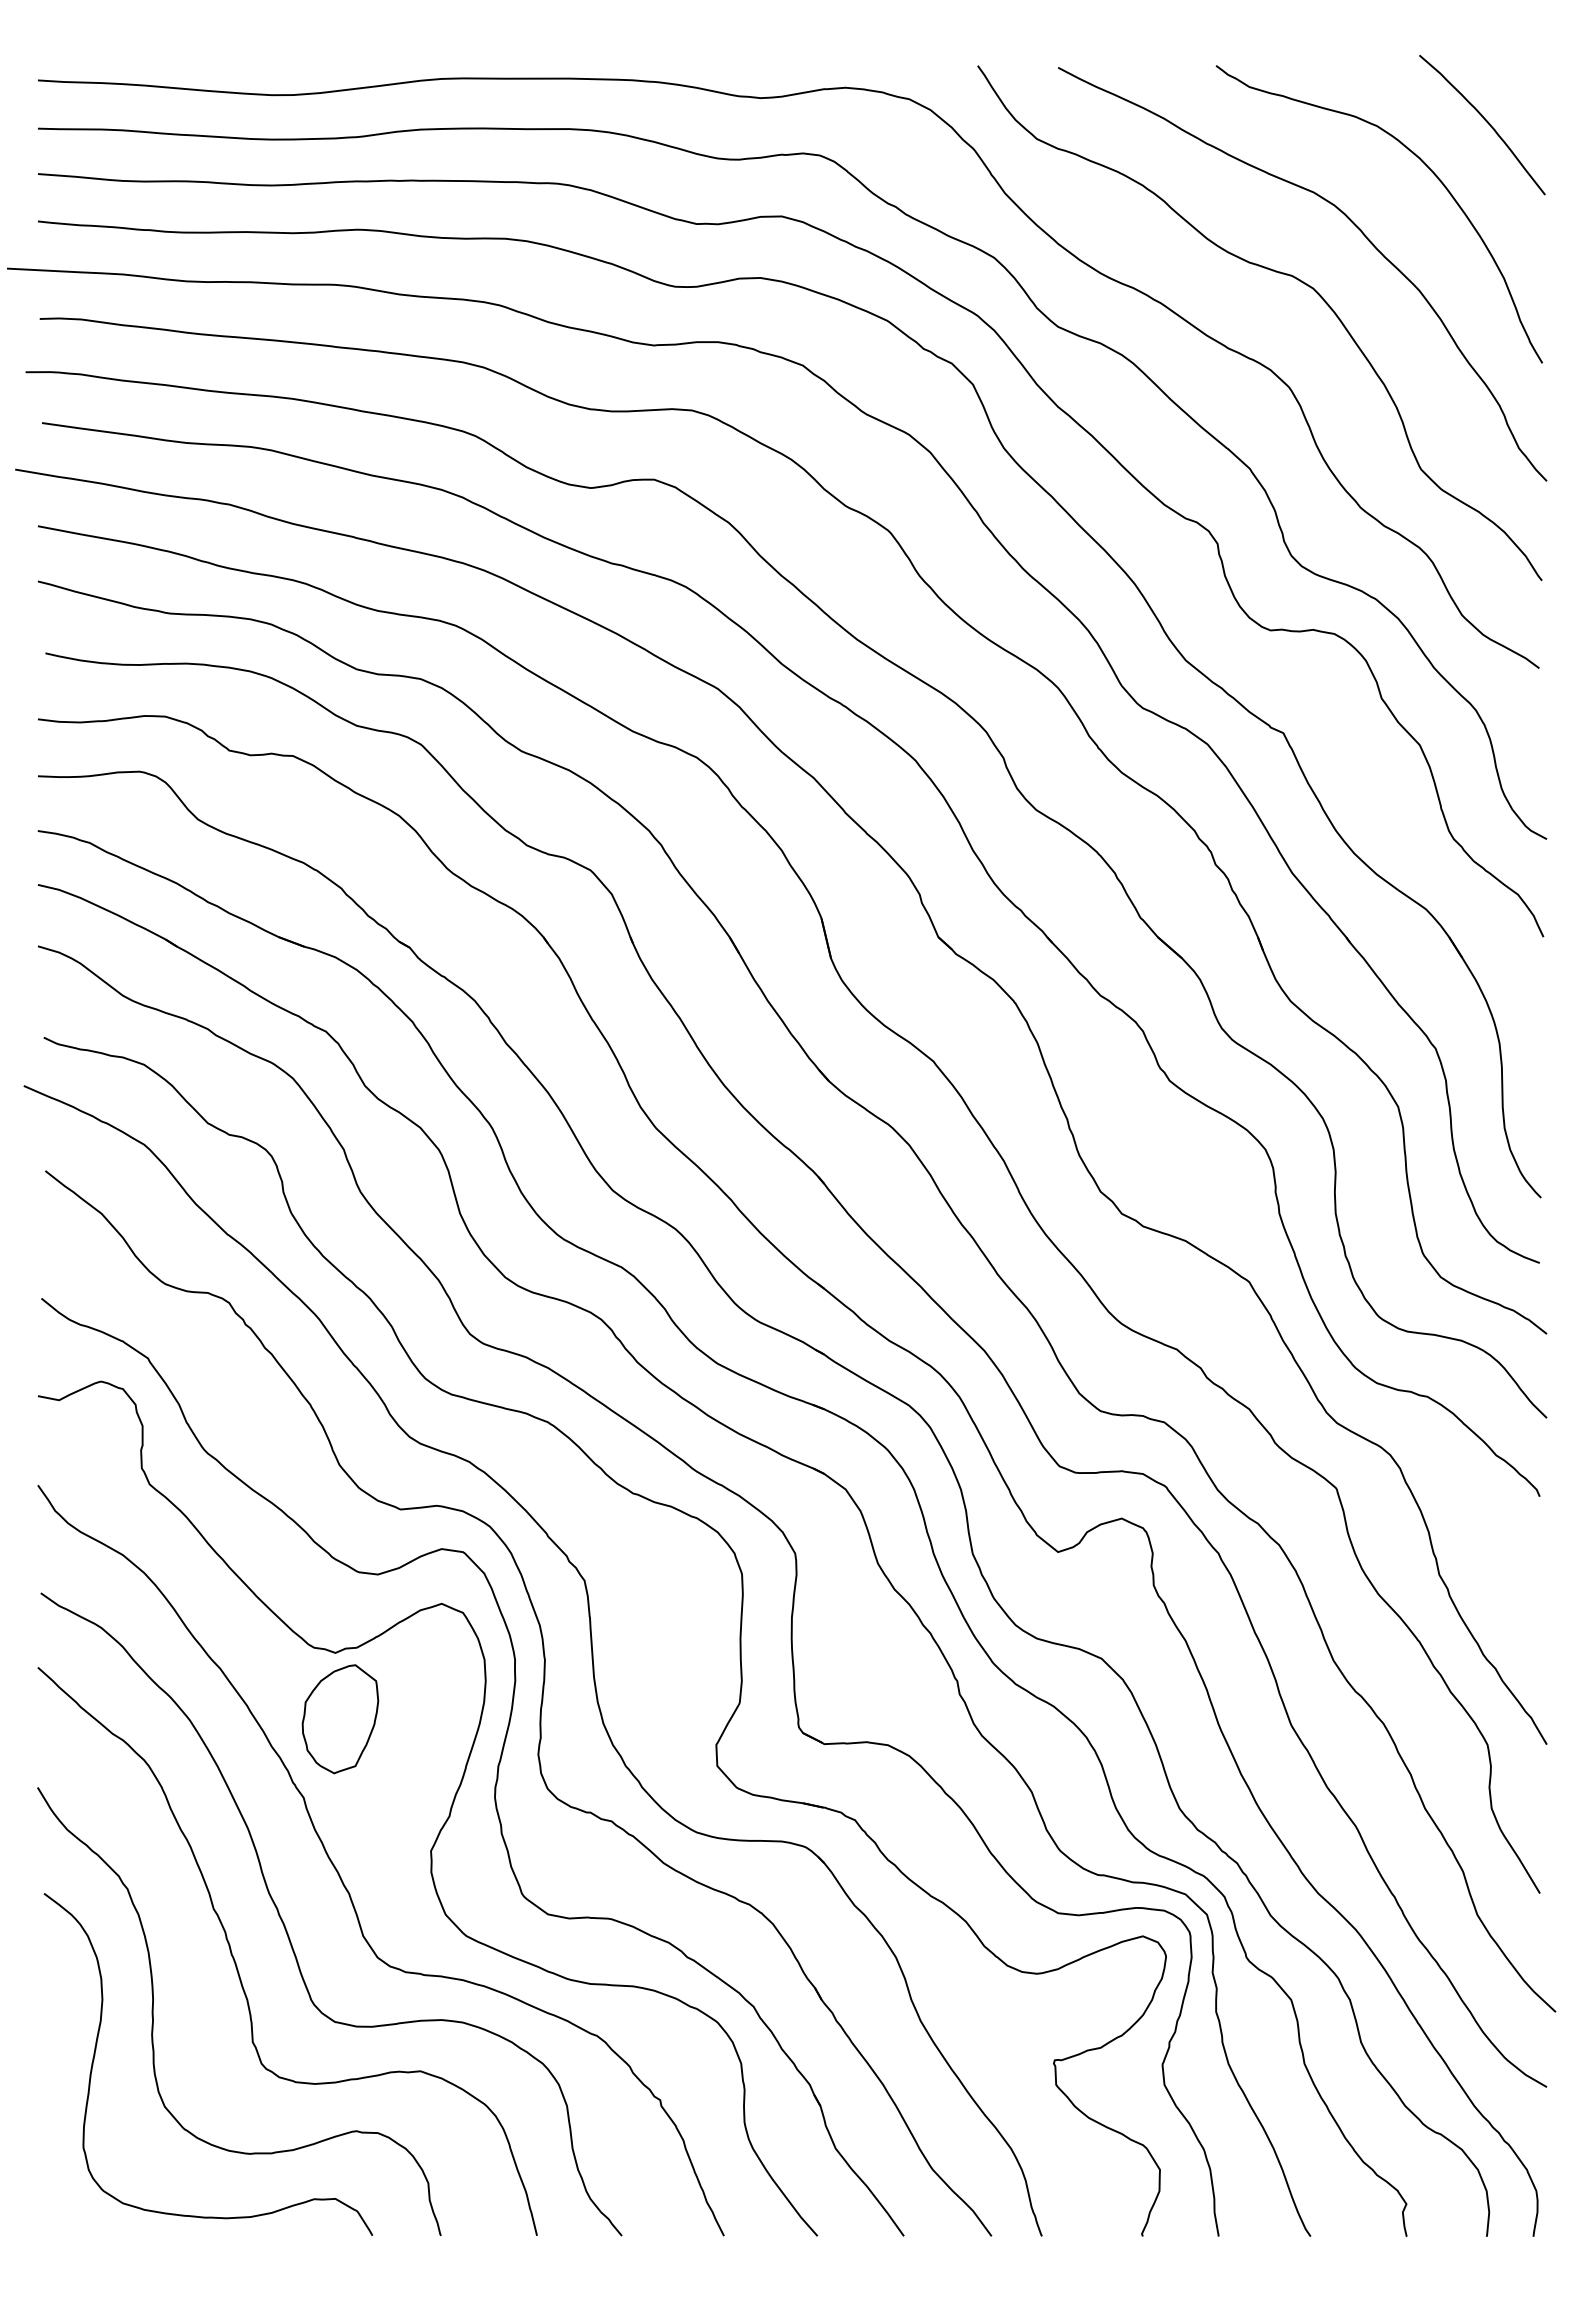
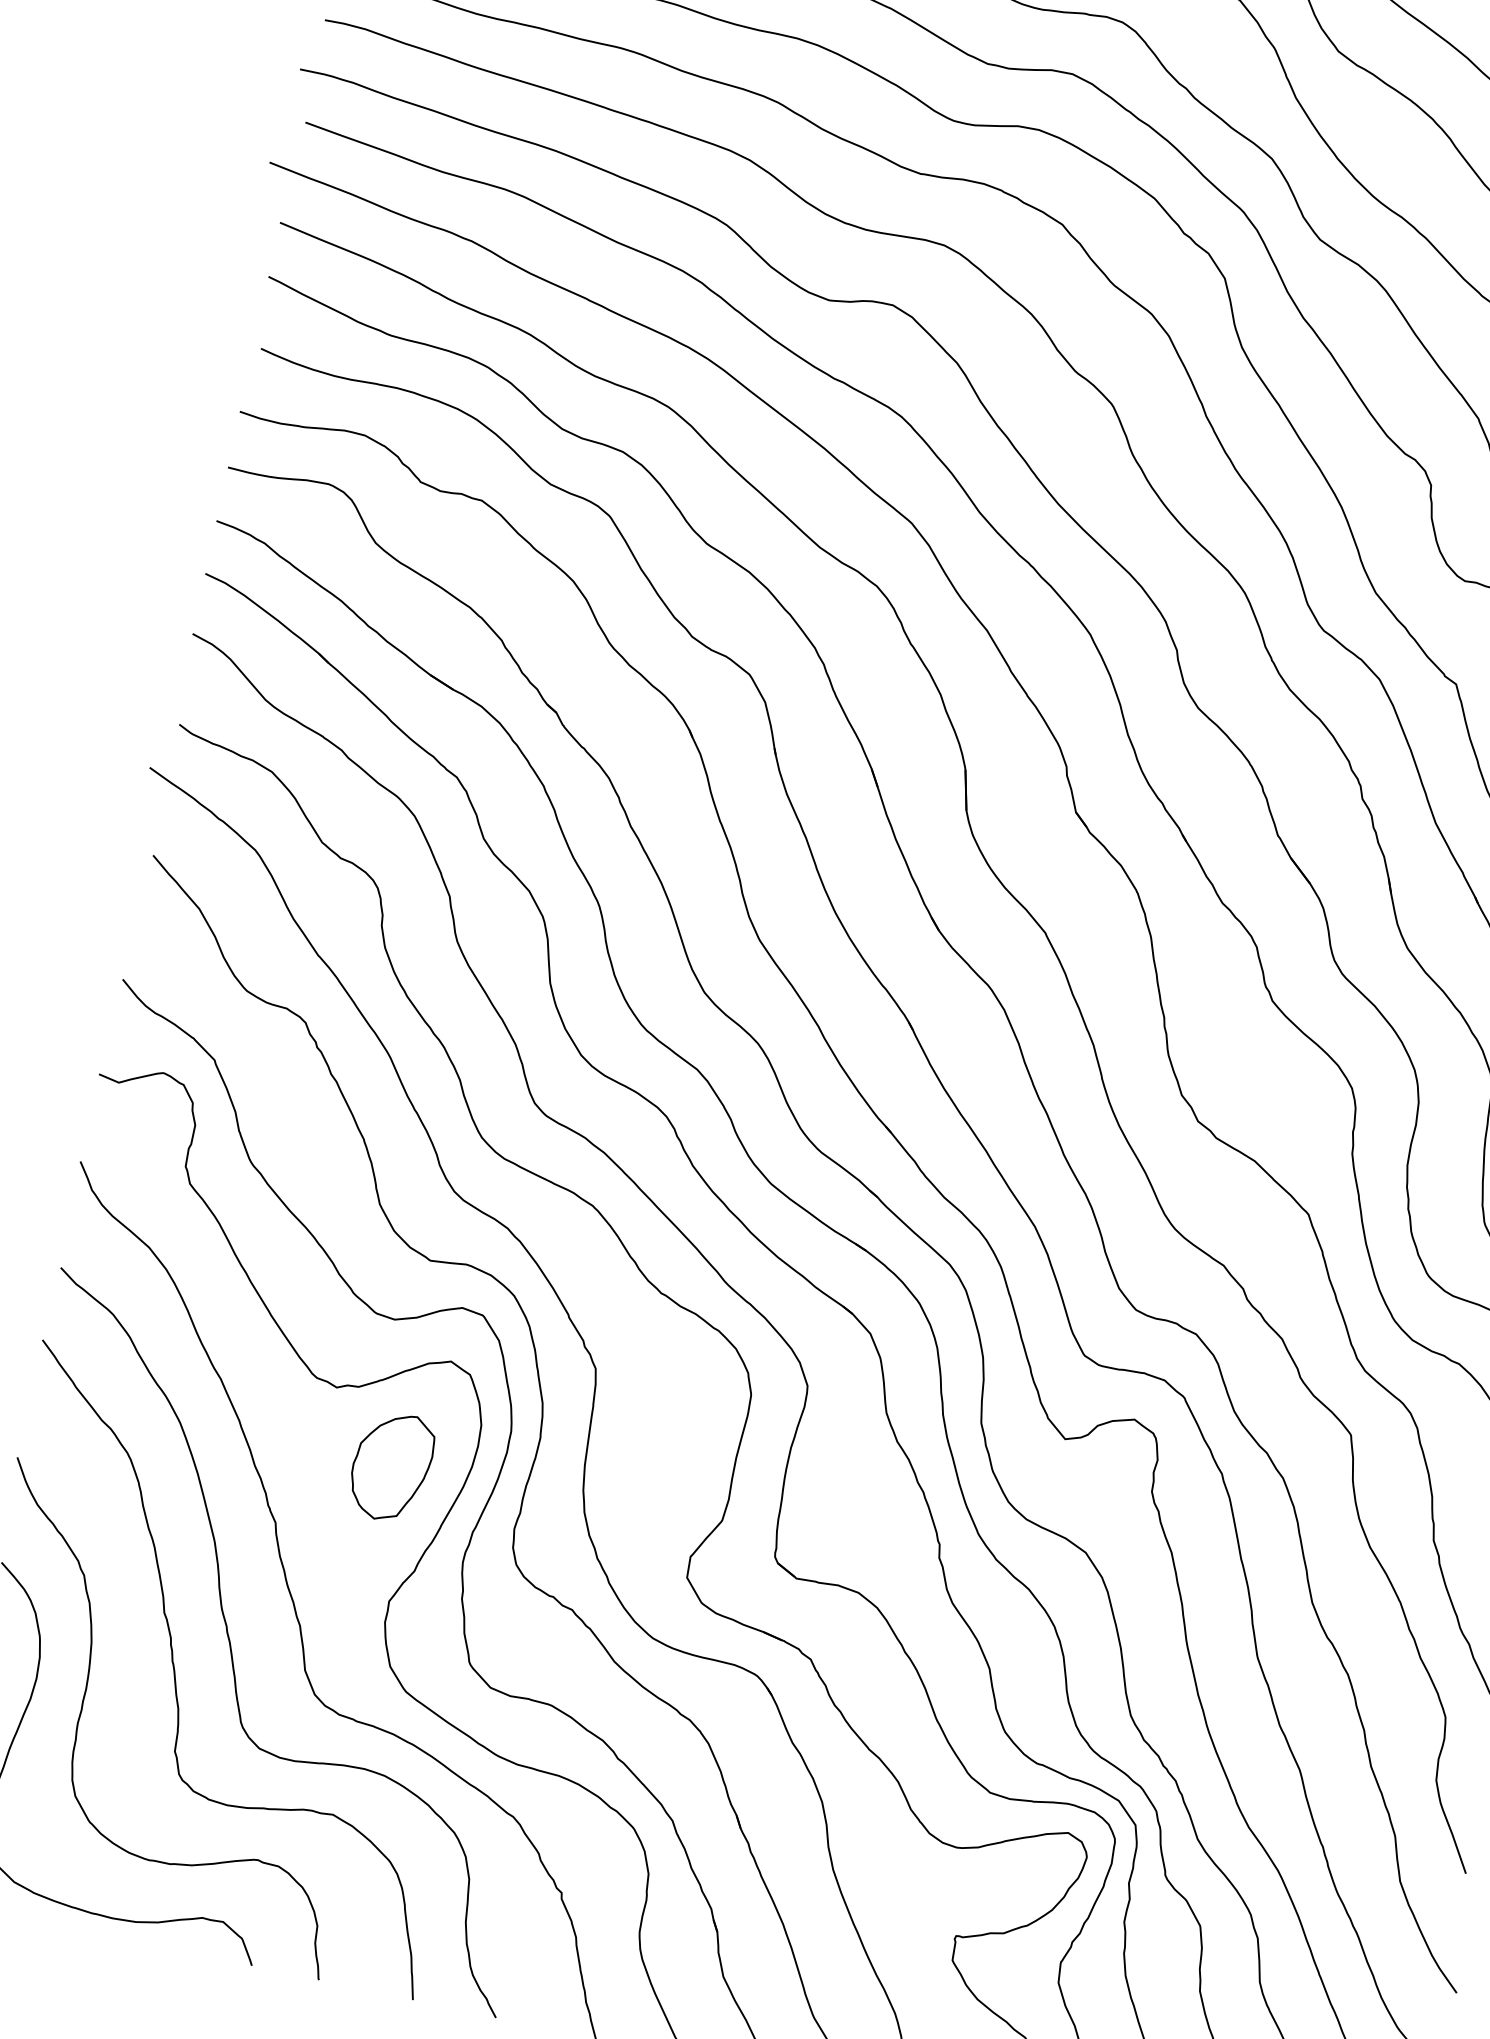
part: (340, 1719) -> (391, 1467), moved

